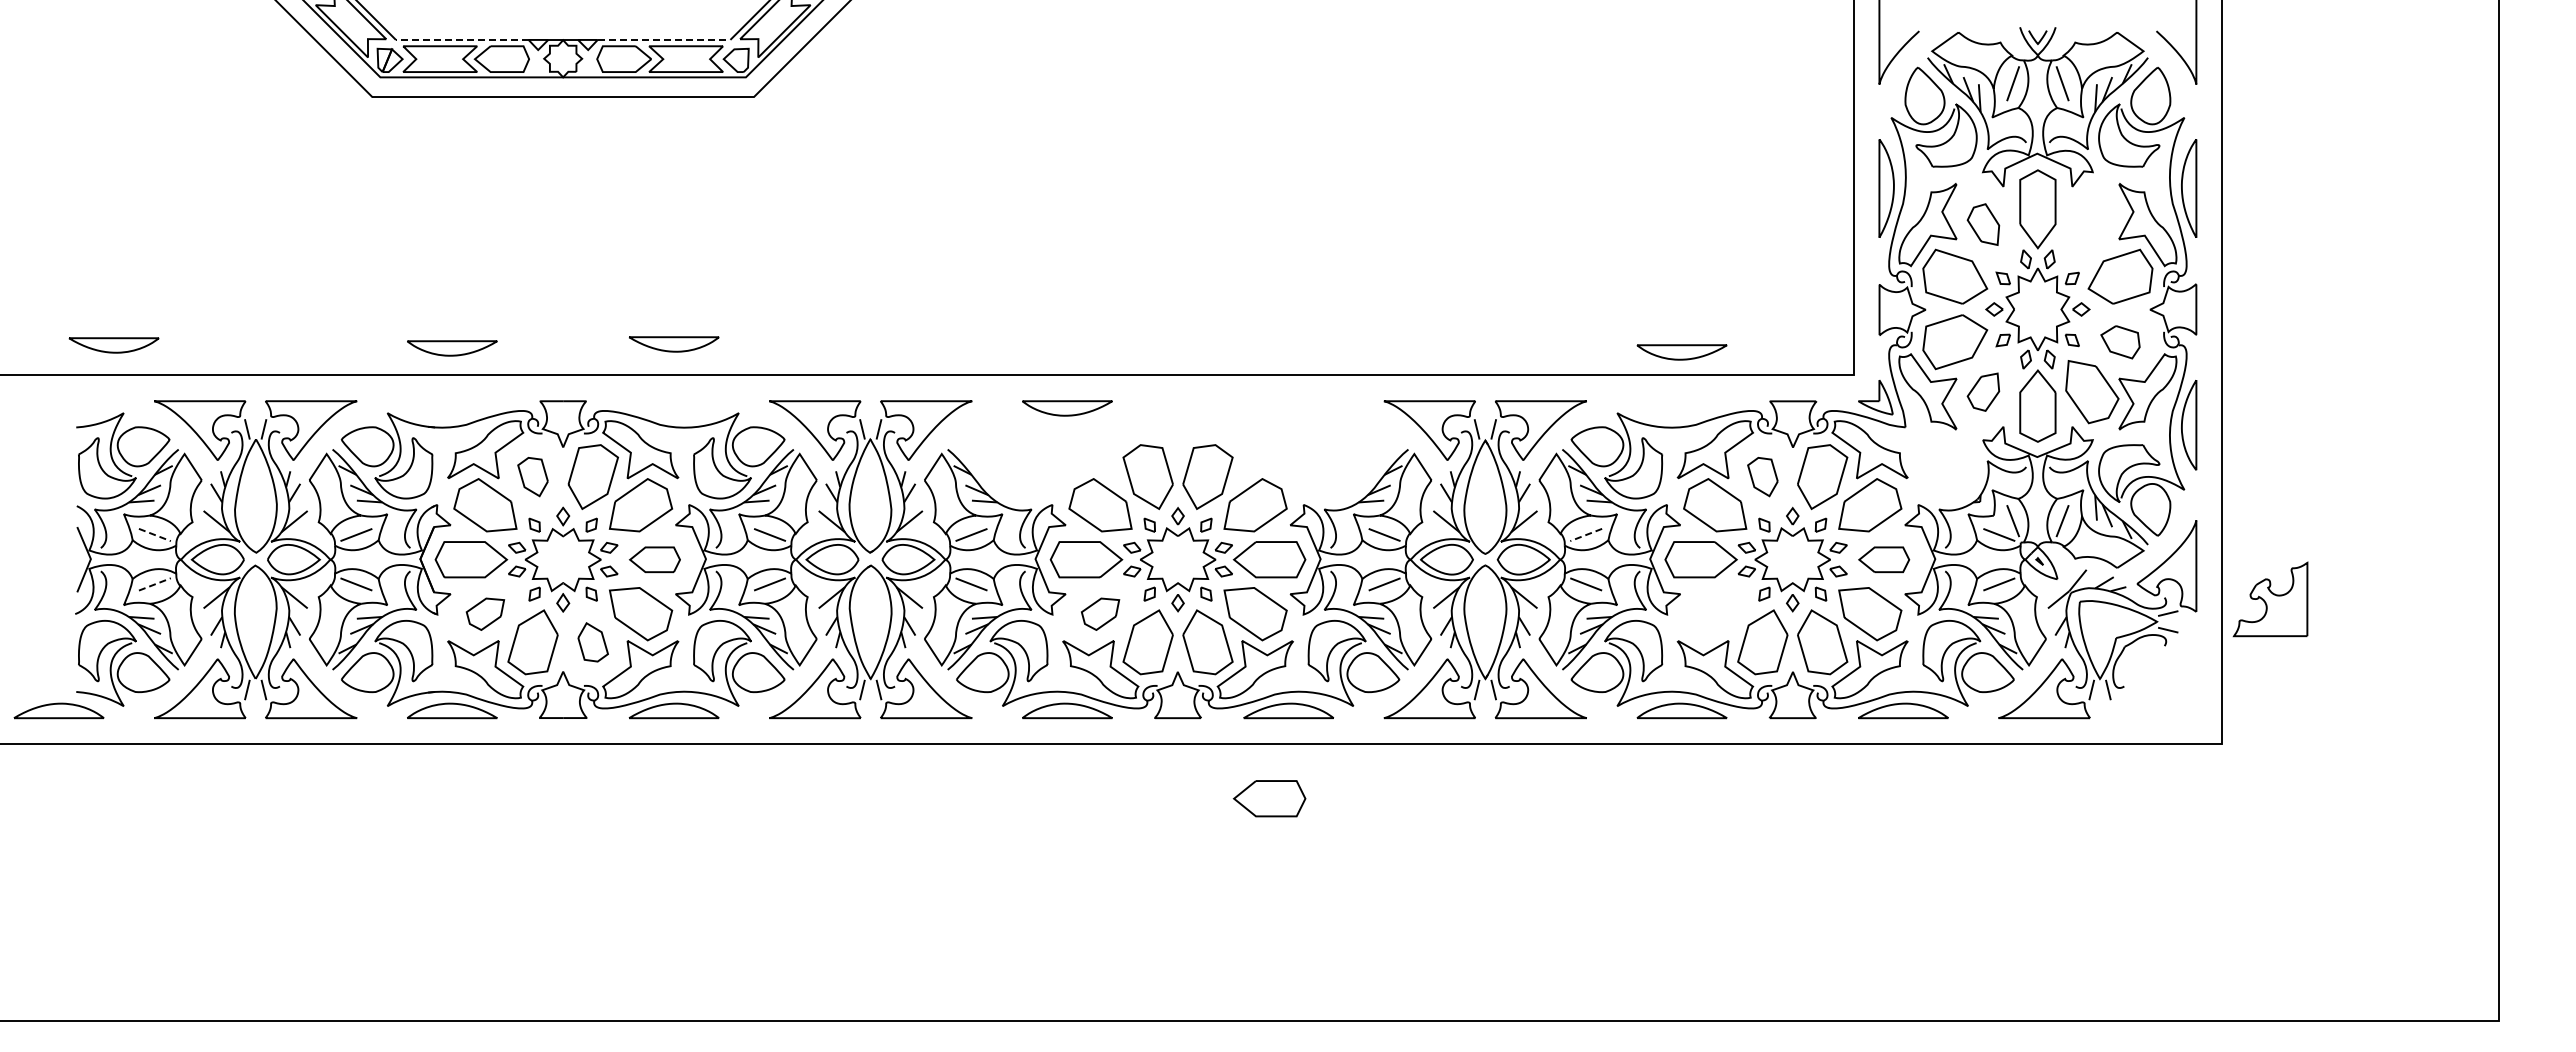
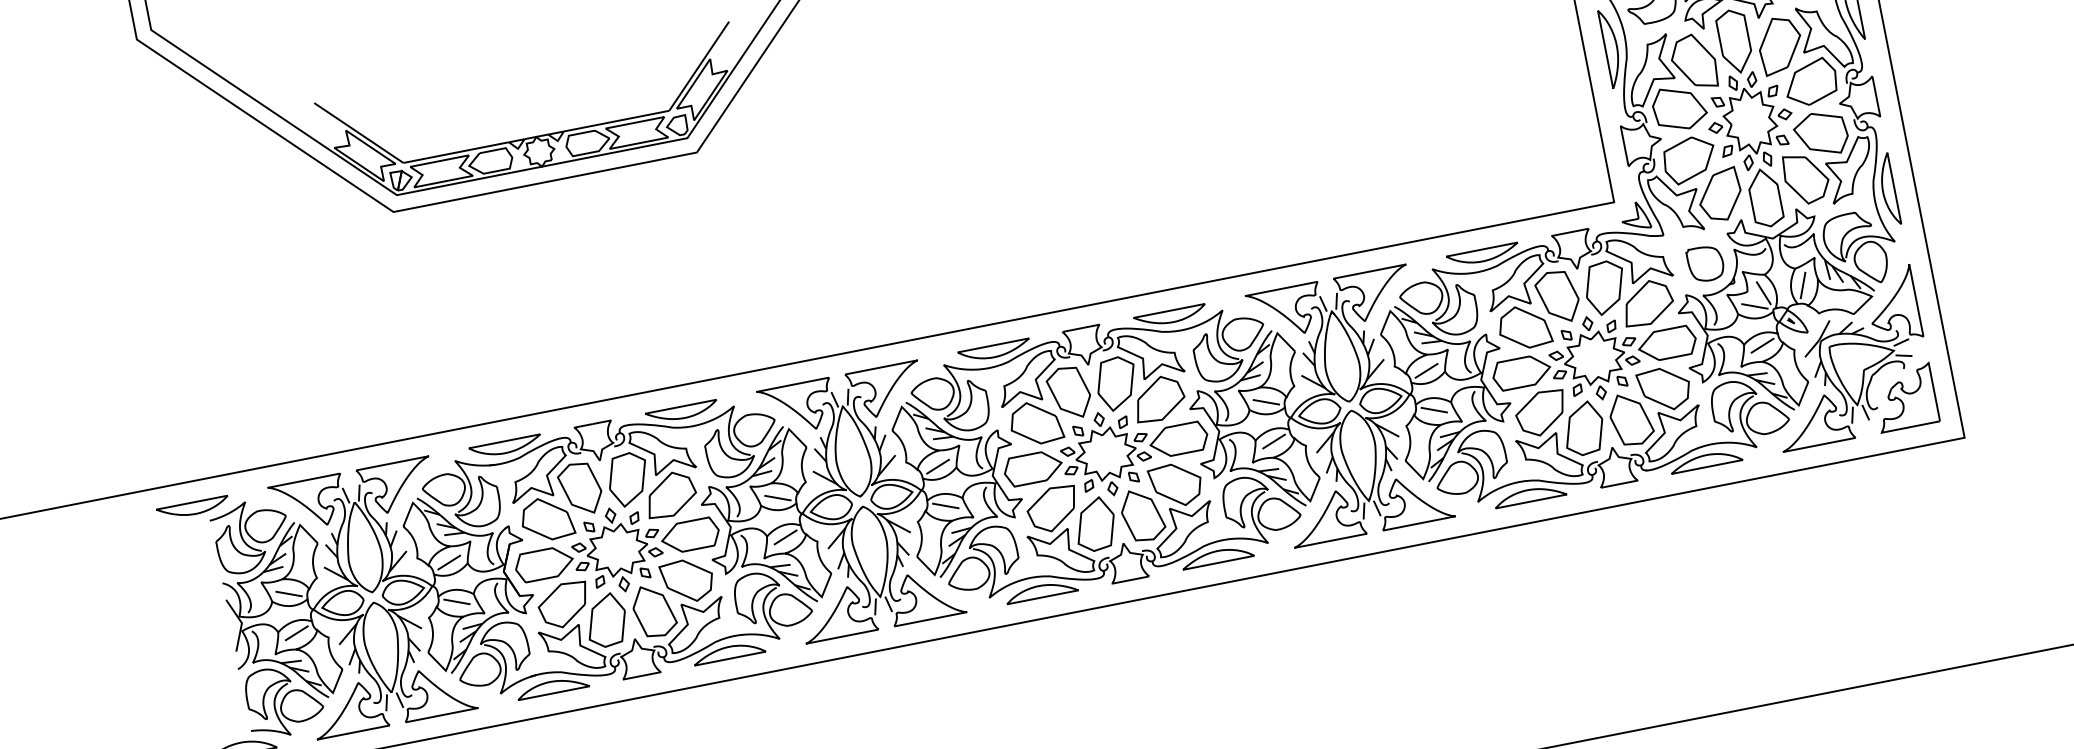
line: (461, 39) -> (455, 152), dashed -> solid
line: (664, 39) -> (616, 120), dashed -> solid
part: (1983, 224) -> (1693, 62), size x1.67
part: (2092, 224) -> (1780, 45), added
part: (2120, 342) -> (1821, 134), size x1.67
part: (674, 344) -> (682, 412), moved
part: (113, 345) -> (192, 508), moved
part: (452, 348) -> (505, 447), moved
part: (1681, 352) -> (1482, 255), moved
part: (1983, 392) -> (1720, 195), size x1.67
part: (1178, 449) -> (1089, 366), added
part: (1949, 471) -> (1705, 263), added
part: (532, 476) -> (580, 488), size x1.67
part: (1762, 476) -> (1557, 296), size x1.67
line: (155, 535) -> (289, 594), dashed -> solid
line: (1585, 535) -> (1426, 371), dashed -> solid
part: (654, 559) -> (689, 535), size x1.43
part: (1883, 559) -> (1666, 343), size x1.43
line: (155, 584) -> (297, 633), dashed -> solid
part: (2270, 599) -> (1905, 397), moved
part: (485, 614) -> (564, 605), size x1.67
part: (1100, 614) -> (1052, 509), size x1.67
part: (1715, 614) -> (1541, 413), added
part: (592, 642) -> (653, 611), size x1.67
part: (1269, 798) -> (1215, 629), removed

